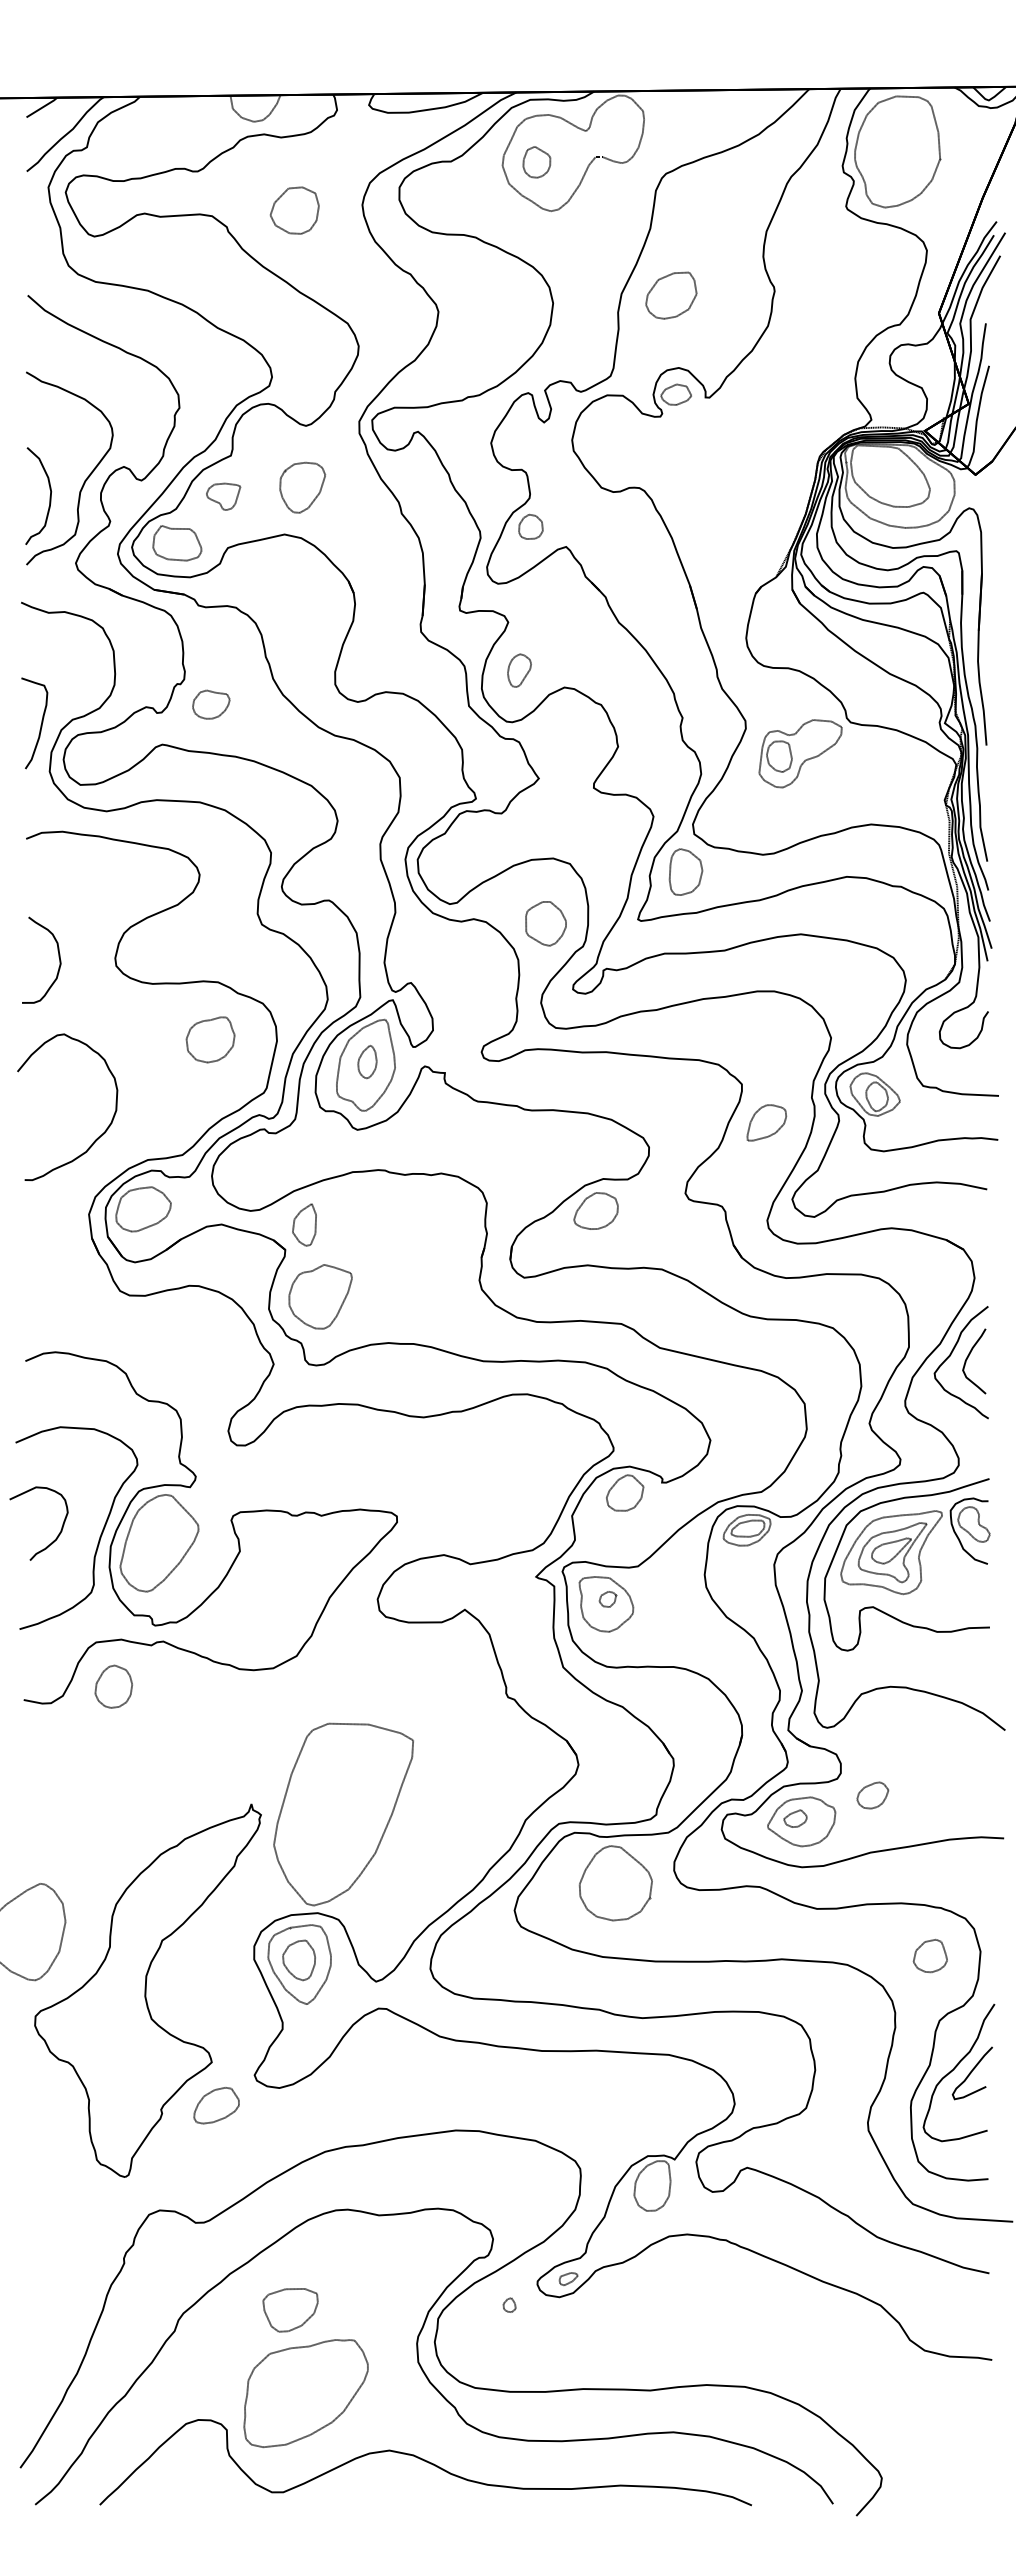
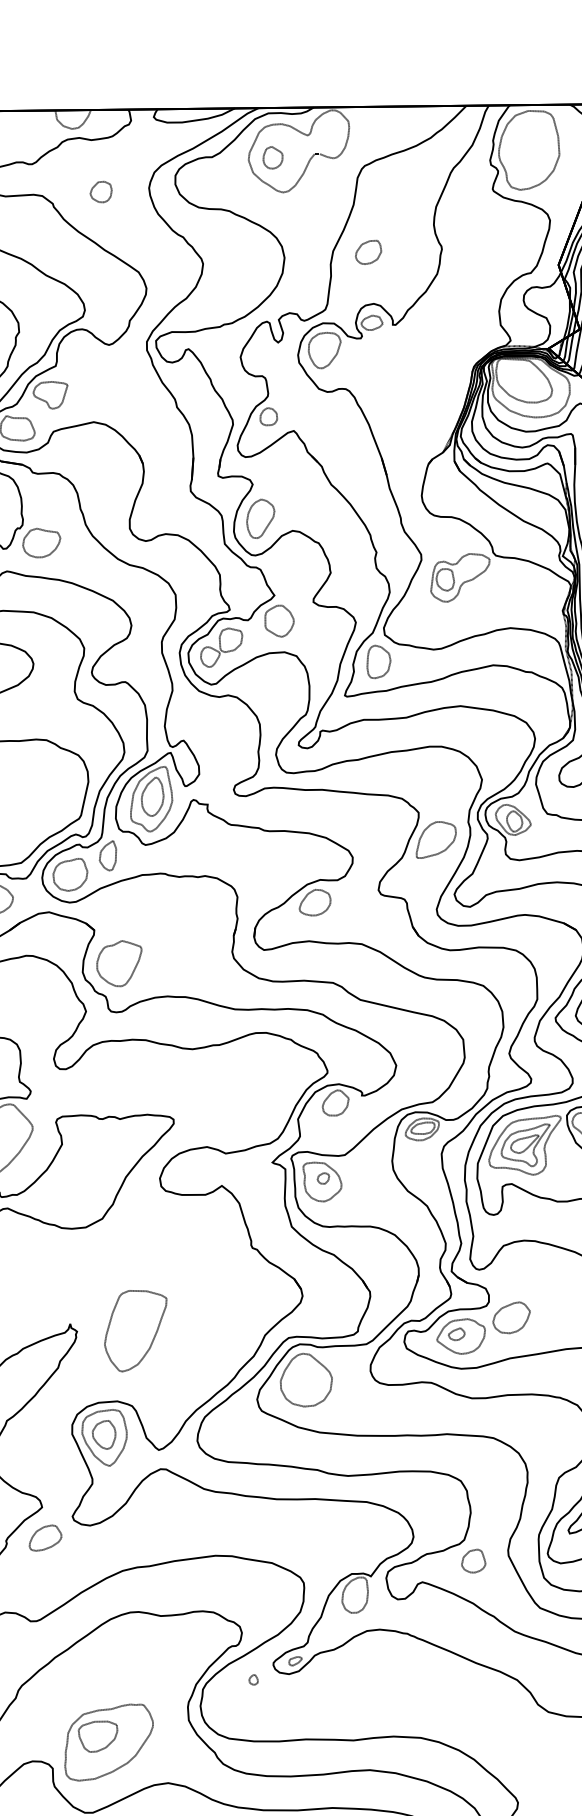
part: (294, 210) -> (100, 191), size x0.62
part: (671, 295) -> (368, 252), size x0.71
part: (302, 487) -> (324, 350), moved
part: (223, 496) -> (50, 395), size x1.43
part: (519, 670) -> (260, 518), size x1.67
part: (211, 704) -> (41, 542), size x1.43
part: (464, 852) -> (221, 648), added
part: (545, 923) -> (279, 621), moved
part: (210, 1039) -> (70, 874), moved
part: (367, 1061) -> (152, 796), size x1.67
part: (766, 1122) -> (436, 839), size x1.43
part: (304, 1224) -> (107, 855), moved
part: (872, 1795) -> (511, 1317), size x1.67
part: (343, 1813) -> (135, 1330), size x0.62
part: (615, 1883) -> (306, 1380), moved
part: (929, 1956) -> (473, 1561), moved
part: (290, 2310) -> (98, 1736), moved

